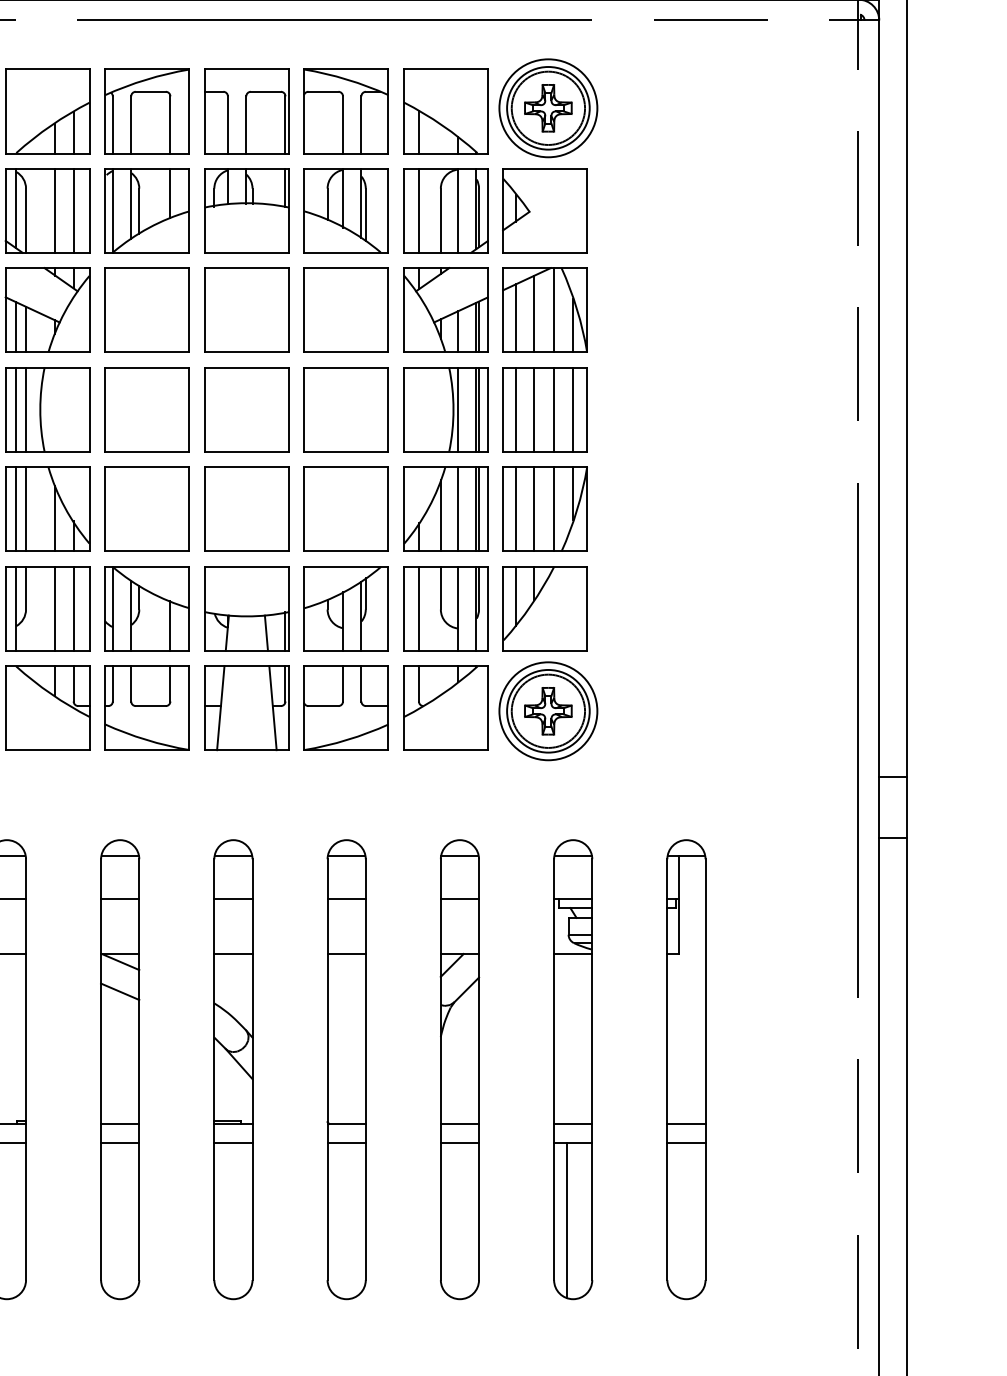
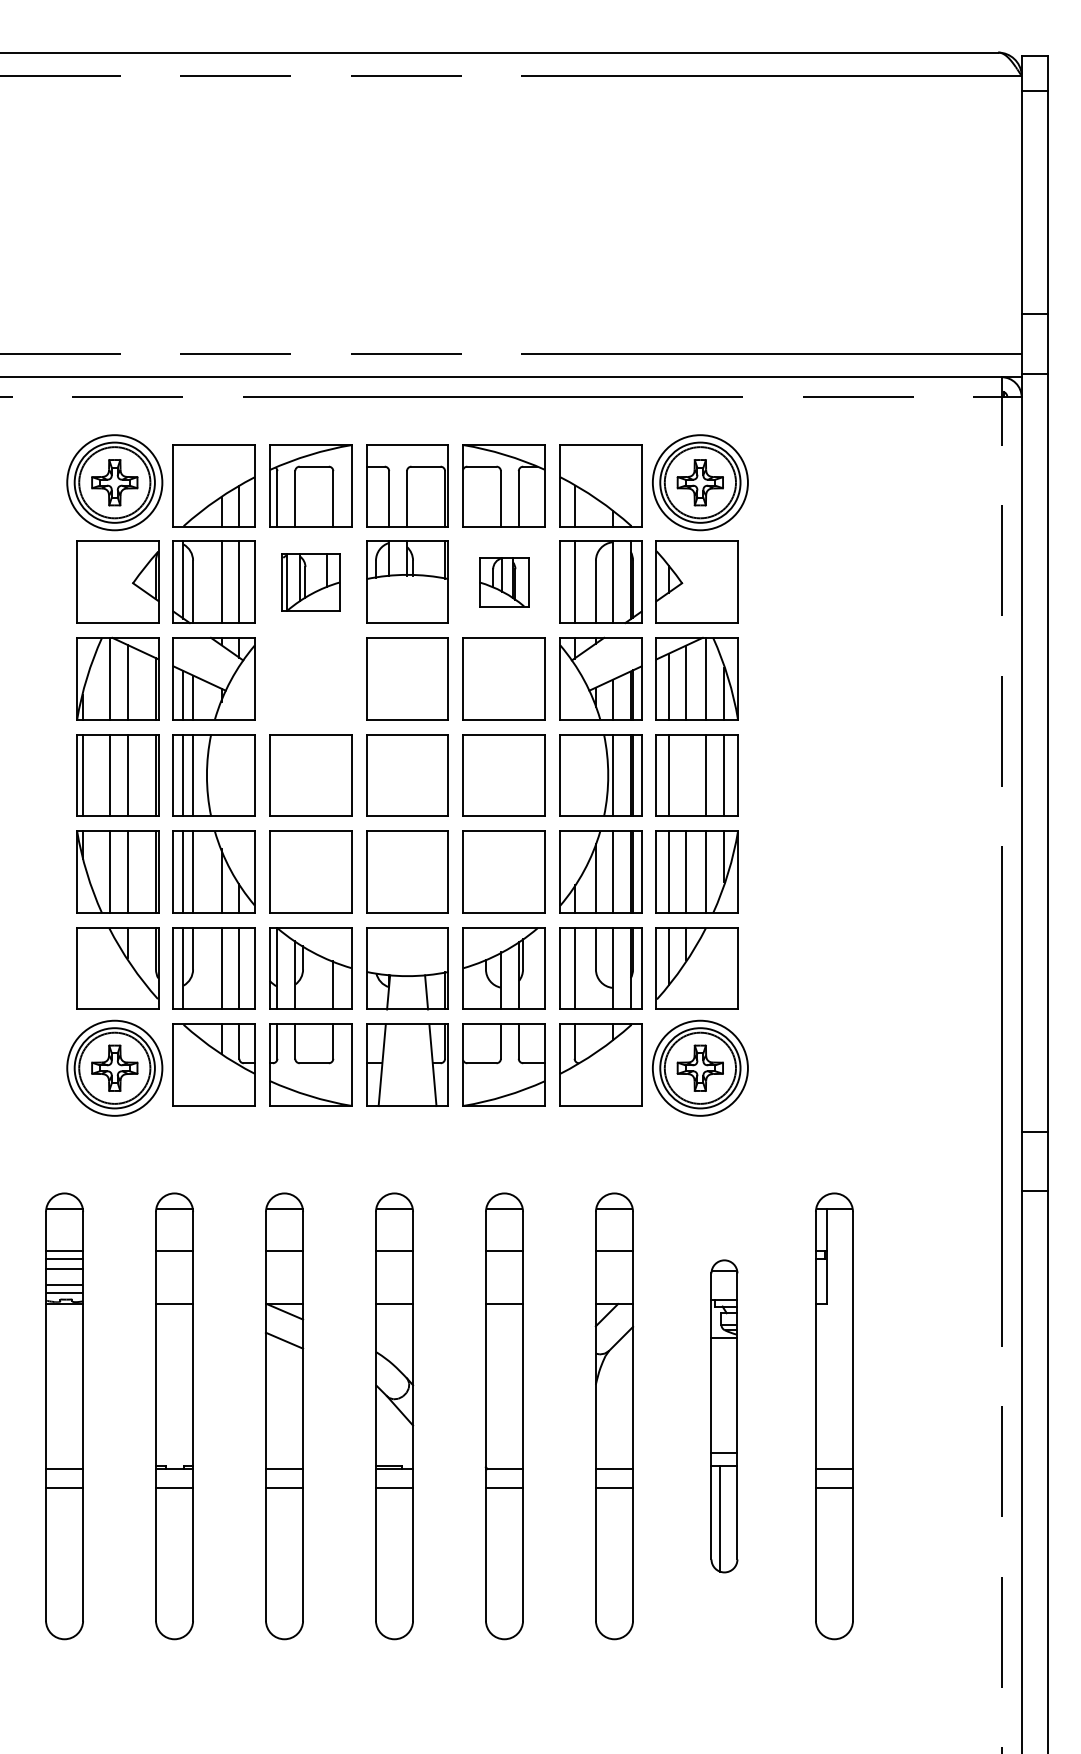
part: (146, 210) -> (310, 581), size x0.7
part: (345, 210) -> (503, 581), size x0.6
part: (146, 309) -> (310, 678), removed
line: (534, 409) -> (686, 775), removed
part: (573, 1069) -> (724, 1416), size x0.7

